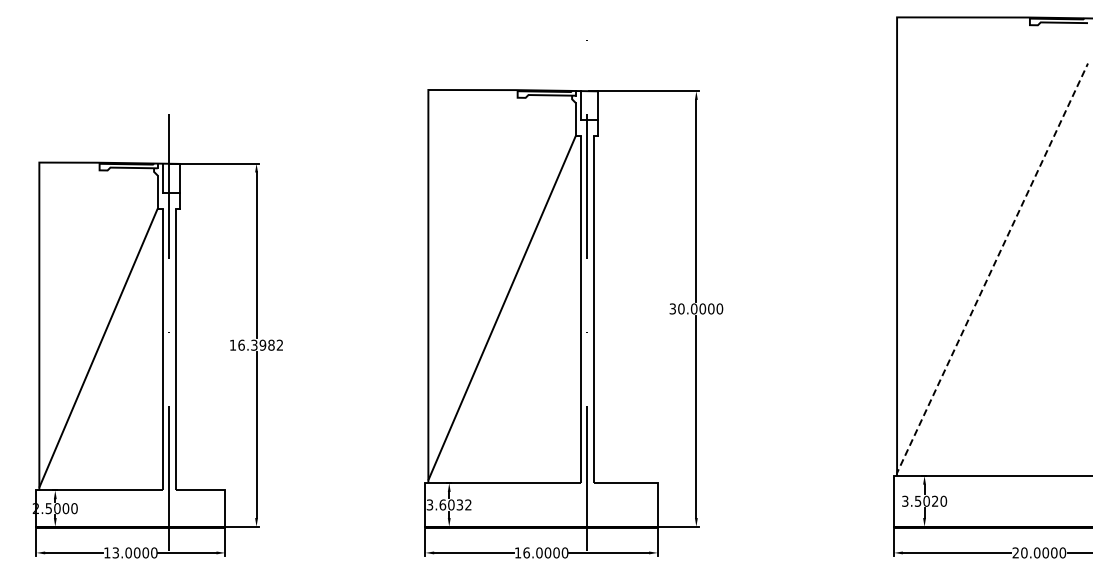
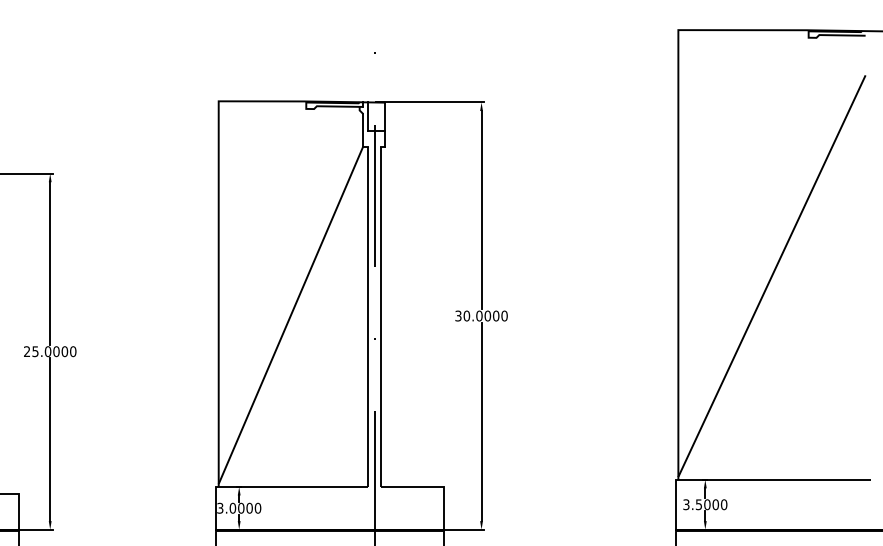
line: (991, 270) -> (770, 278), dashed -> solid
text: (256, 344) -> (50, 350), 16.3982 -> 25.0000
text: (934, 500) -> (715, 503), 3.5020 -> 3.5000
text: (455, 504) -> (245, 507), 3.6032 -> 3.0000

